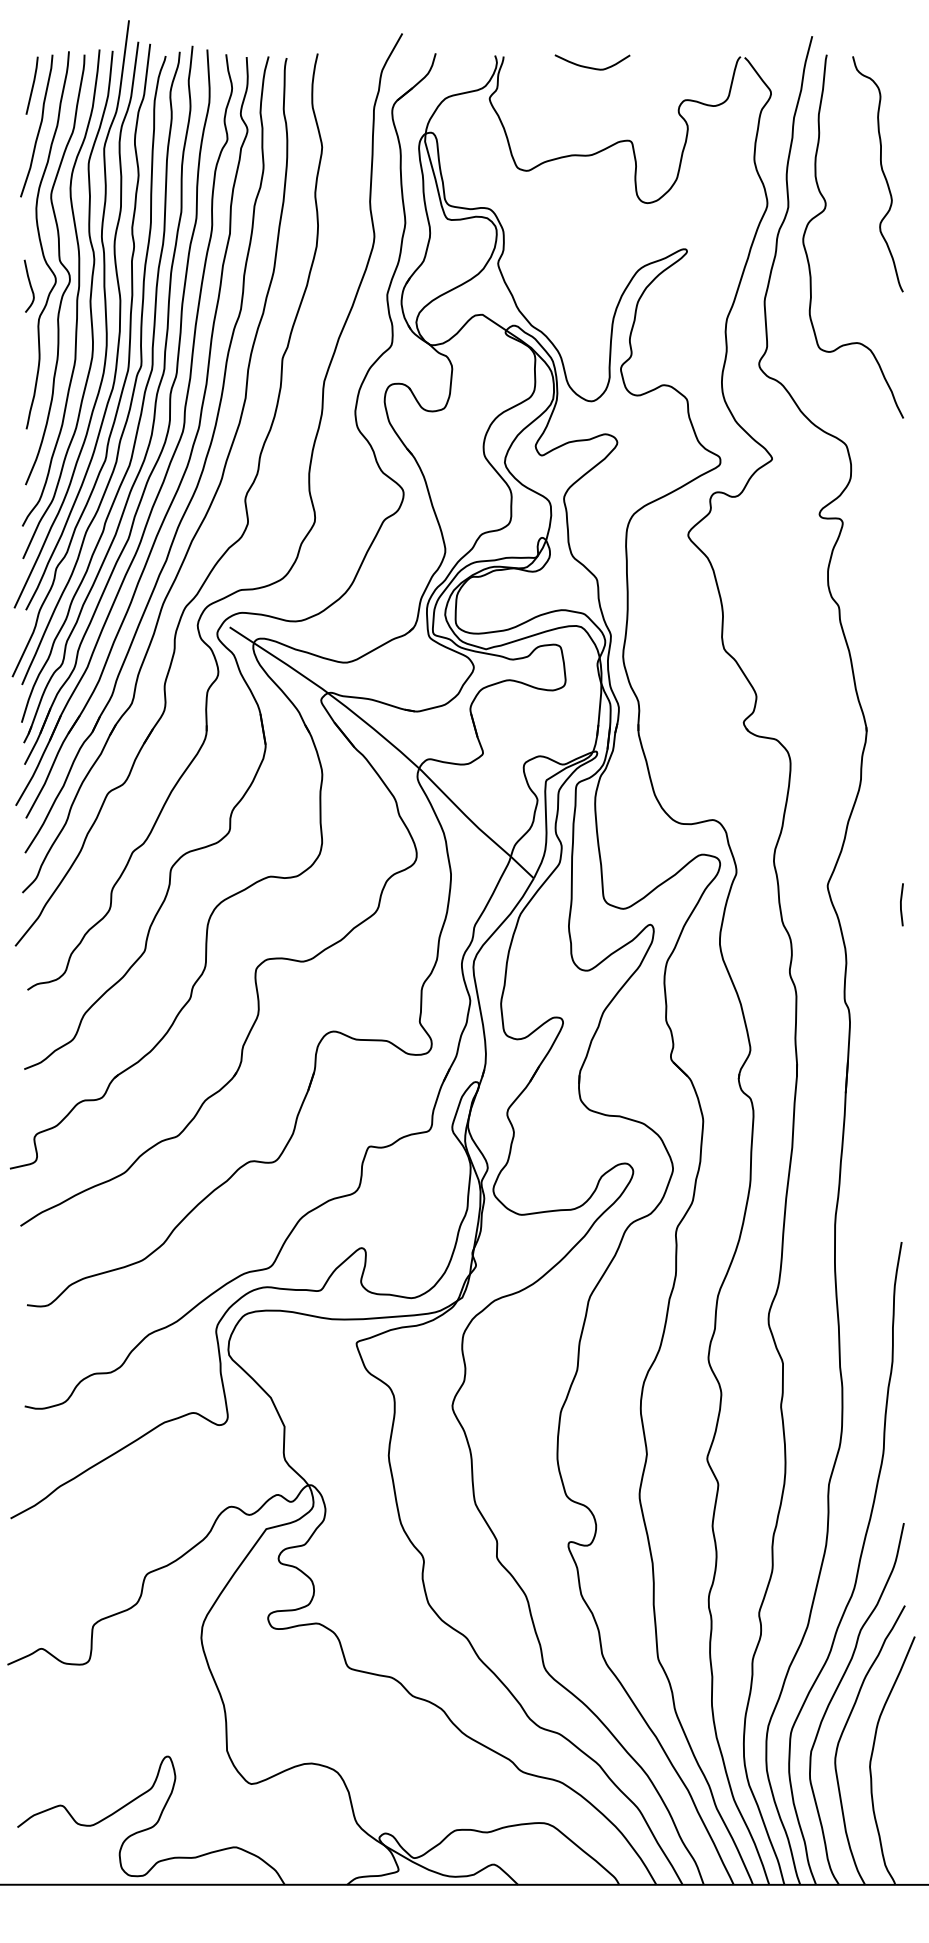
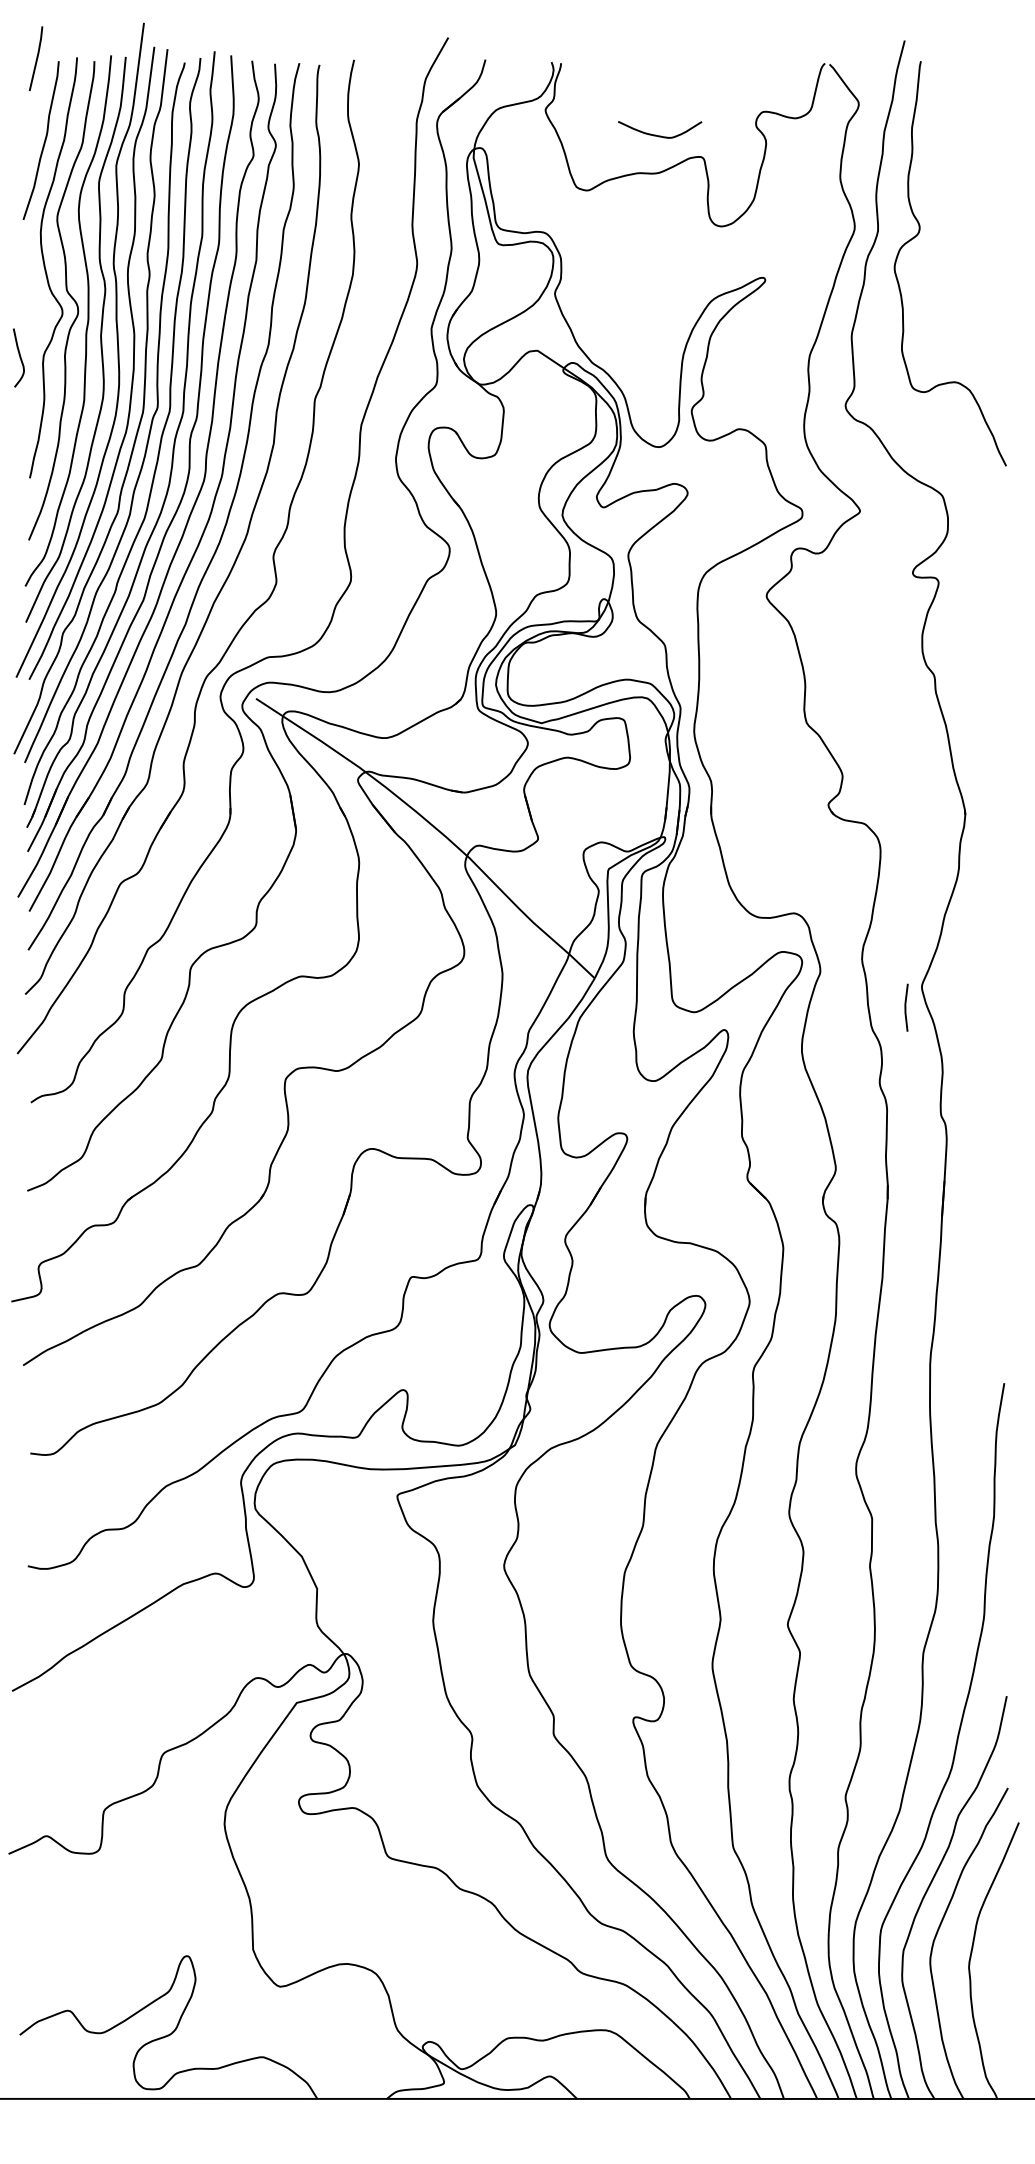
curve: (592, 67) -> (660, 135), moved
line: (32, 85) -> (36, 58), moved
curve: (882, 172) -> (982, 192), removed
curve: (29, 285) -> (19, 357), moved
line: (901, 904) -> (906, 1007), moved

